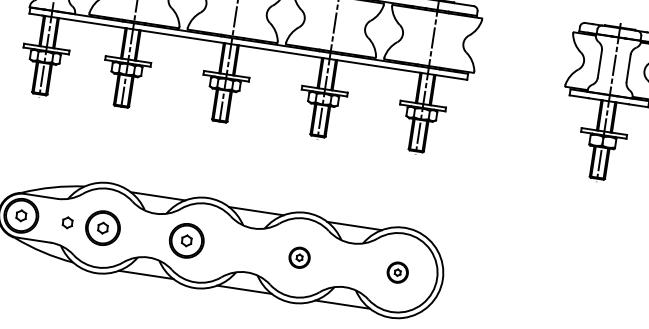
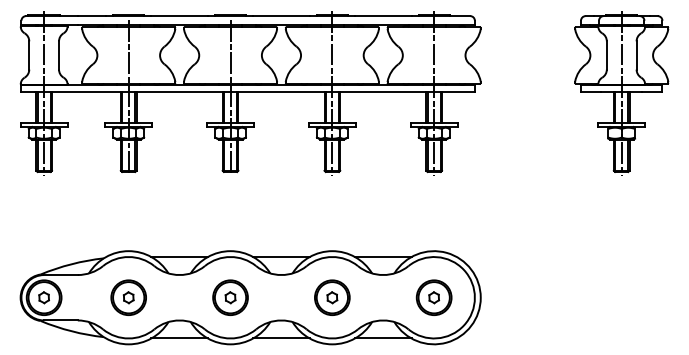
part: (67, 222) -> (91, 297), removed
part: (186, 240) -> (230, 297), moved
part: (299, 257) -> (332, 297), size x1.67
part: (397, 272) -> (433, 297), size x1.67

